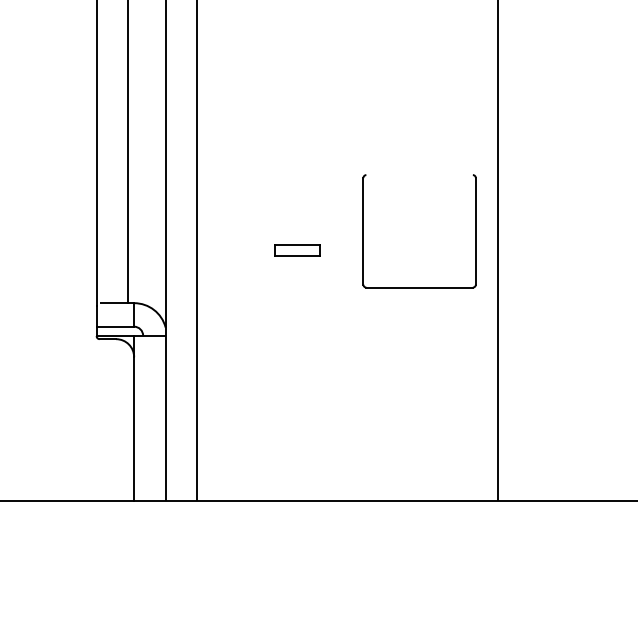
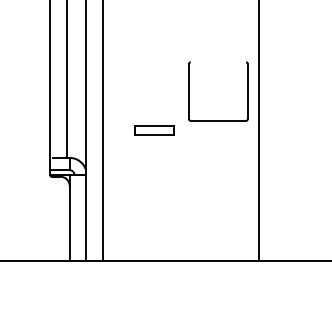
part: (364, 231) -> (189, 91), moved
part: (296, 250) -> (154, 130), size x1.67

